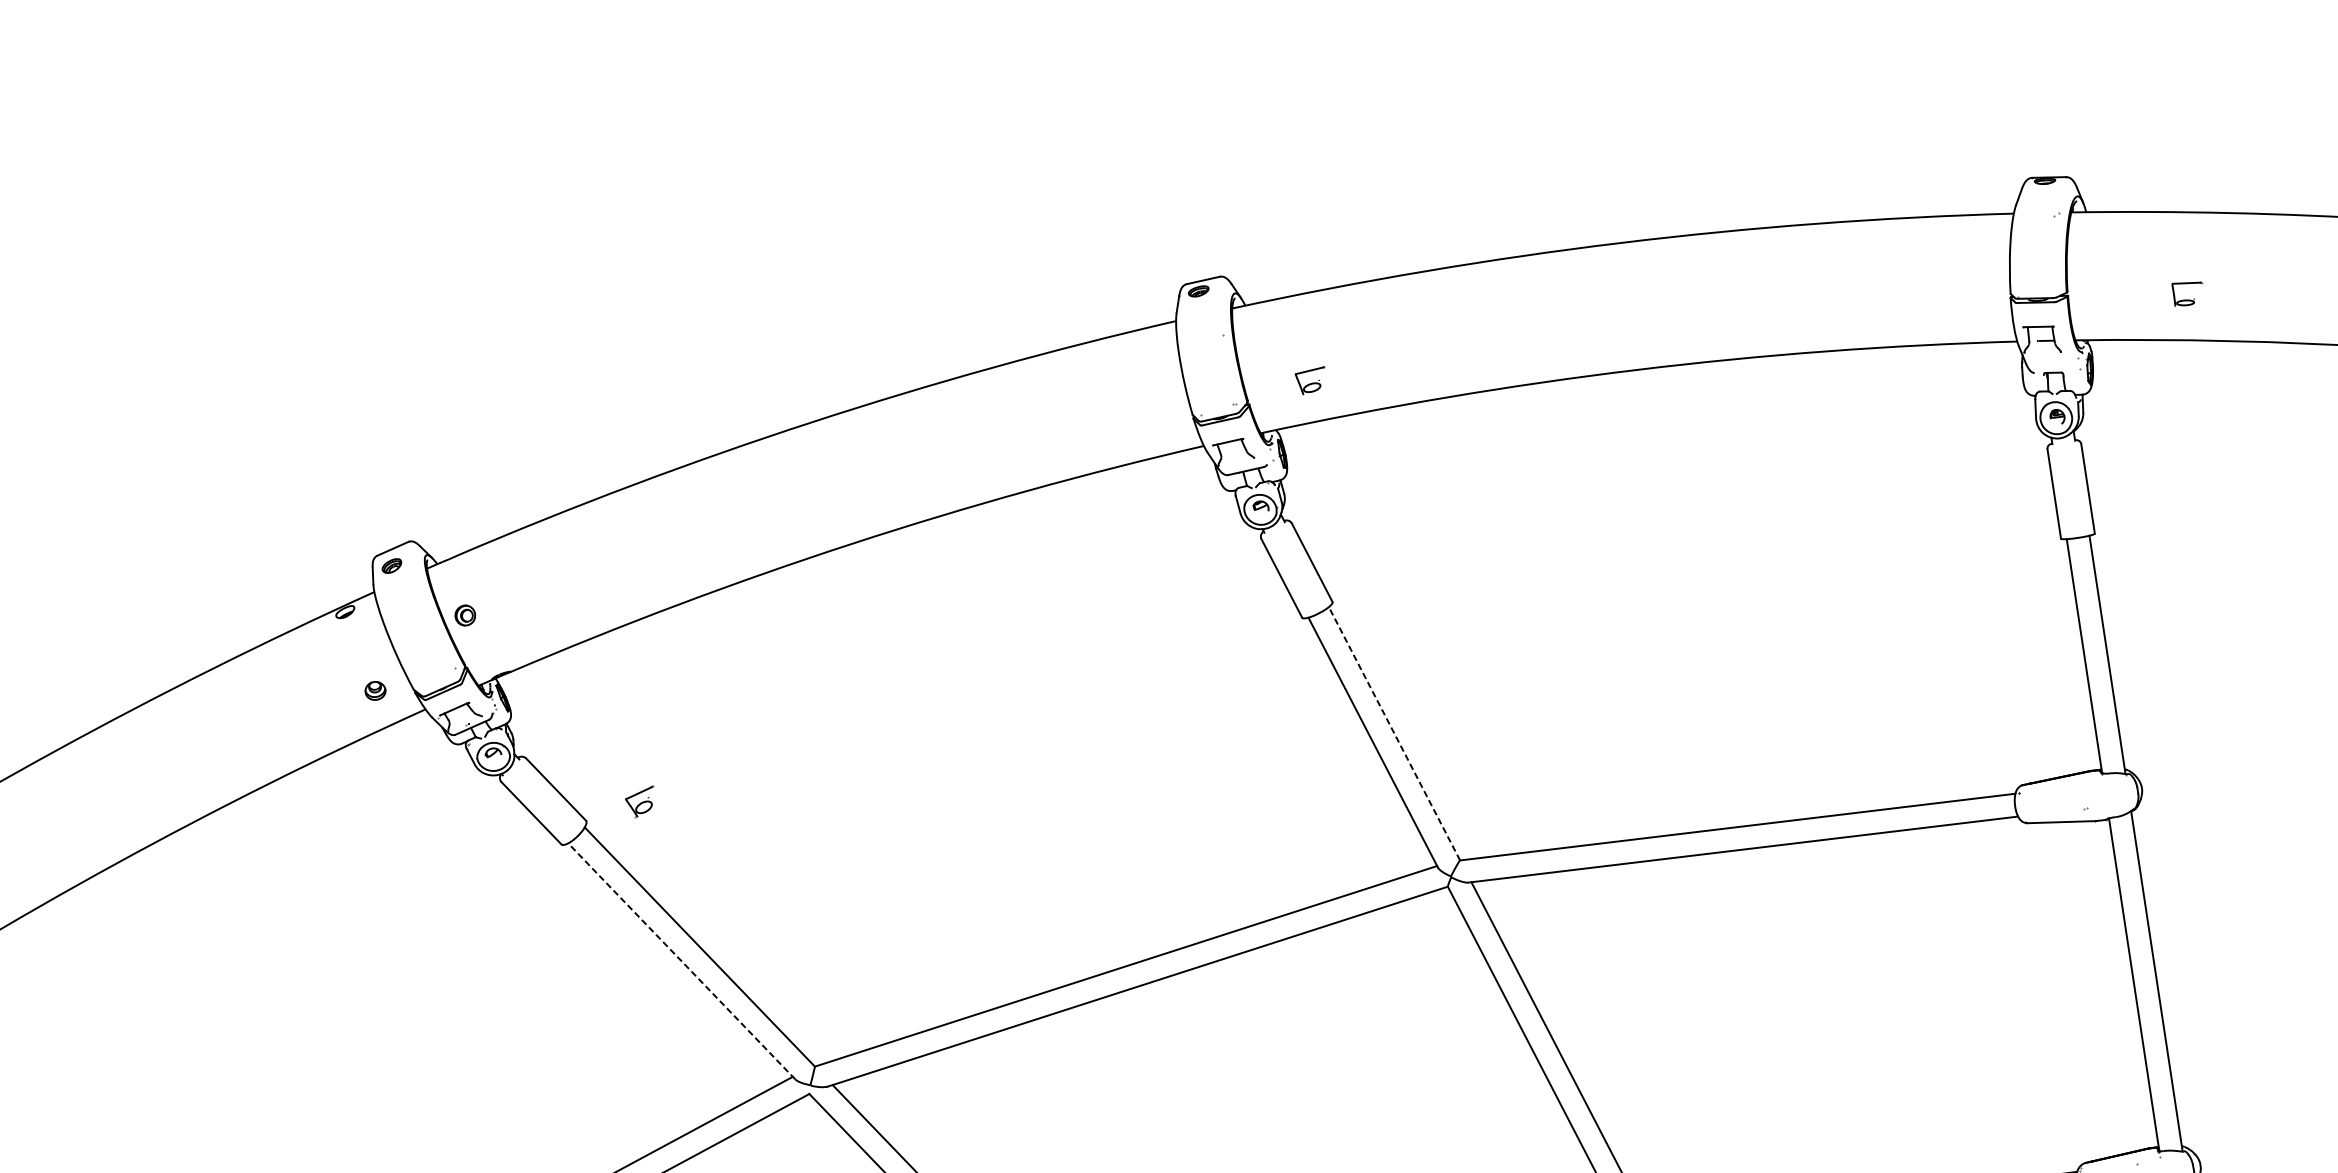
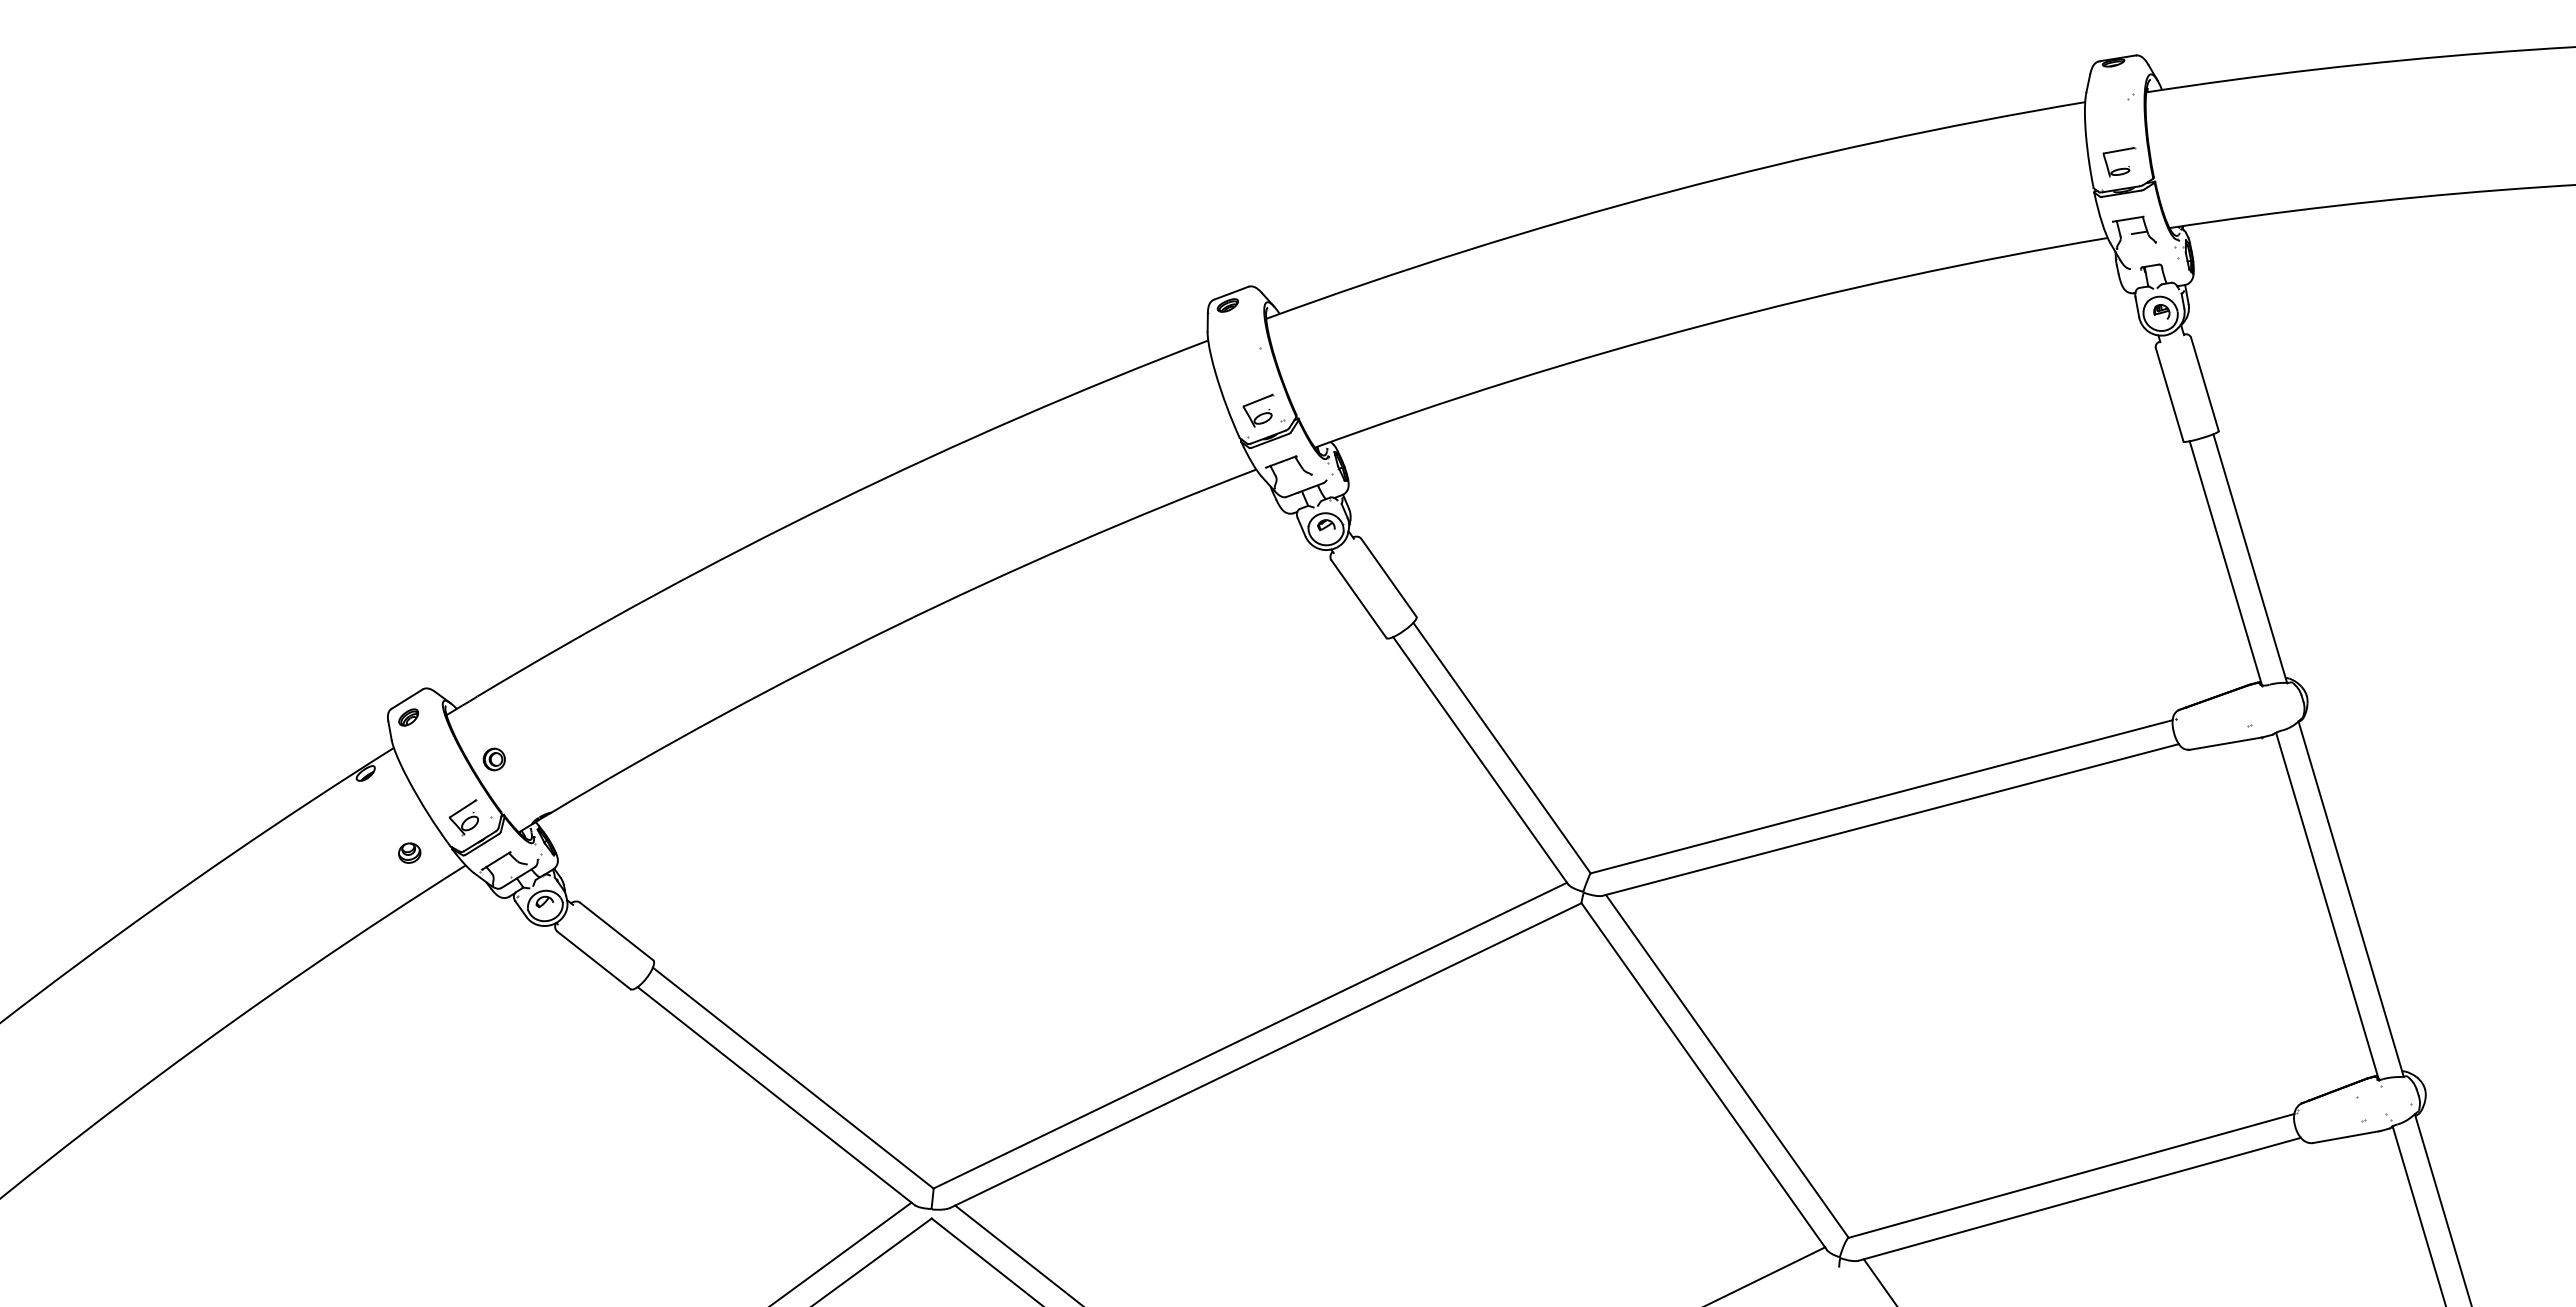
part: (2185, 294) -> (2119, 162), moved
part: (1308, 379) -> (1258, 410), moved
line: (1394, 733) -> (1501, 747), dashed -> solid
part: (638, 800) -> (463, 817), moved
line: (681, 960) -> (775, 1095), dashed -> solid

